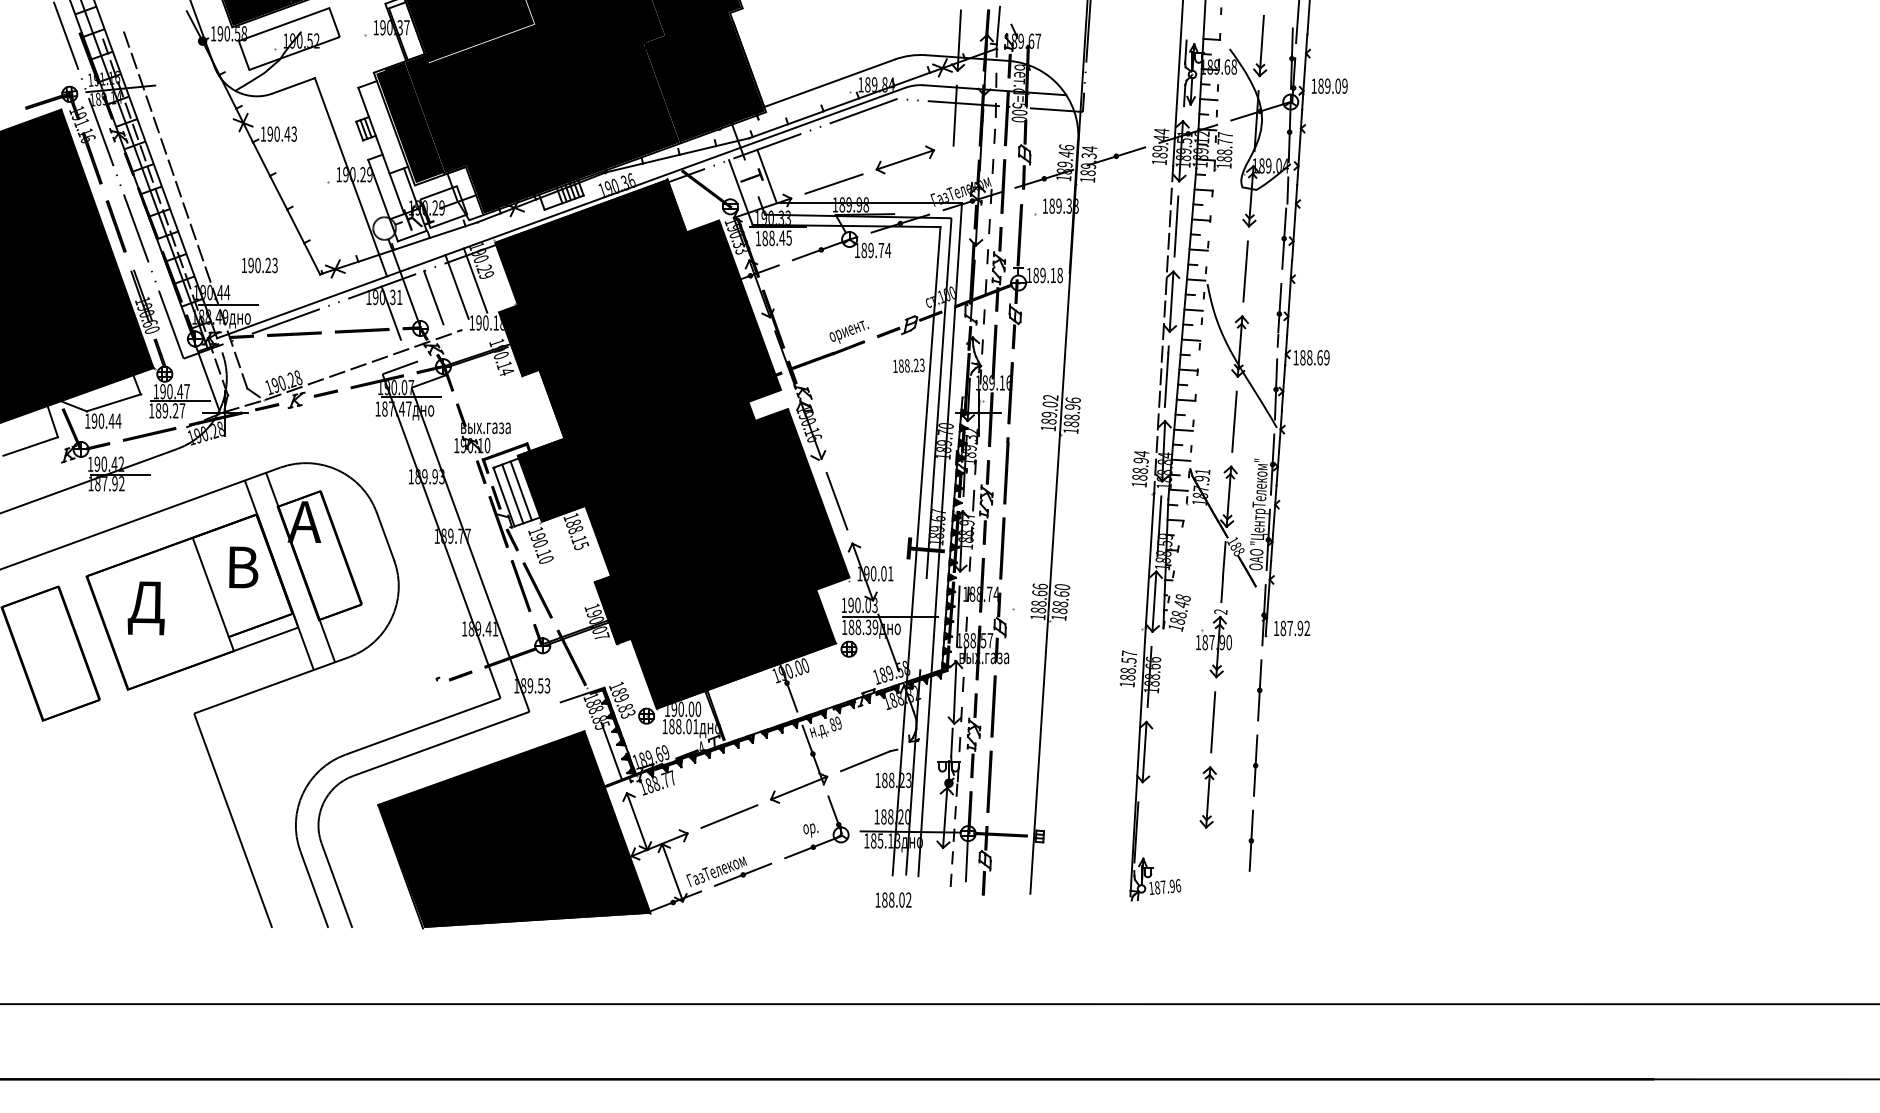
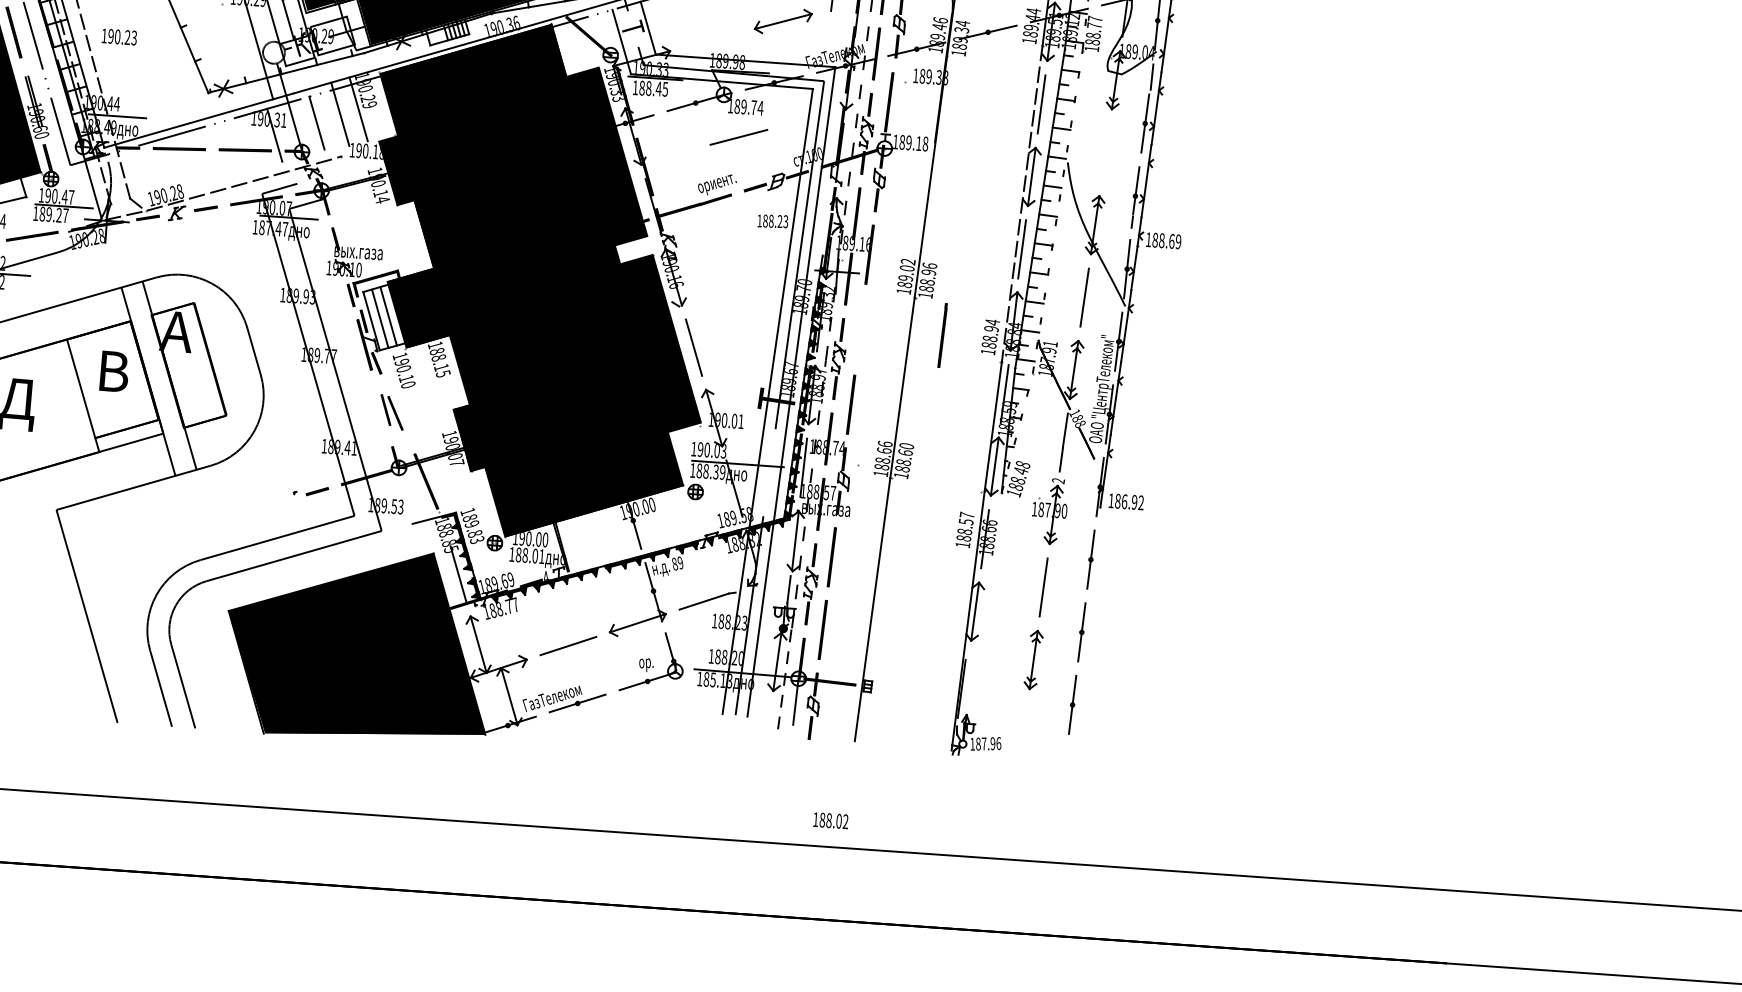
line: (833, 183) -> (738, 136), moved
text: (259, 265) -> (119, 37), moved
line: (1245, 271) -> (1105, 152), removed
line: (1006, 470) -> (942, 335), moved
part: (531, 589) -> (391, 412), size x0.6
text: (1290, 628) -> (1124, 501), 187.92 -> 186.92
text: (893, 899) -> (830, 820), moved

